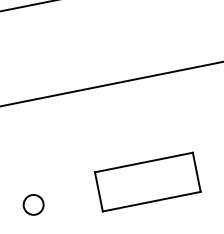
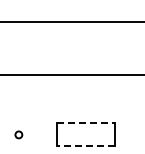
line: (143, 162) -> (85, 123), solid -> dashed
line: (150, 202) -> (85, 146), solid -> dashed
circle: (32, 204) -> (18, 134), size x0.6

